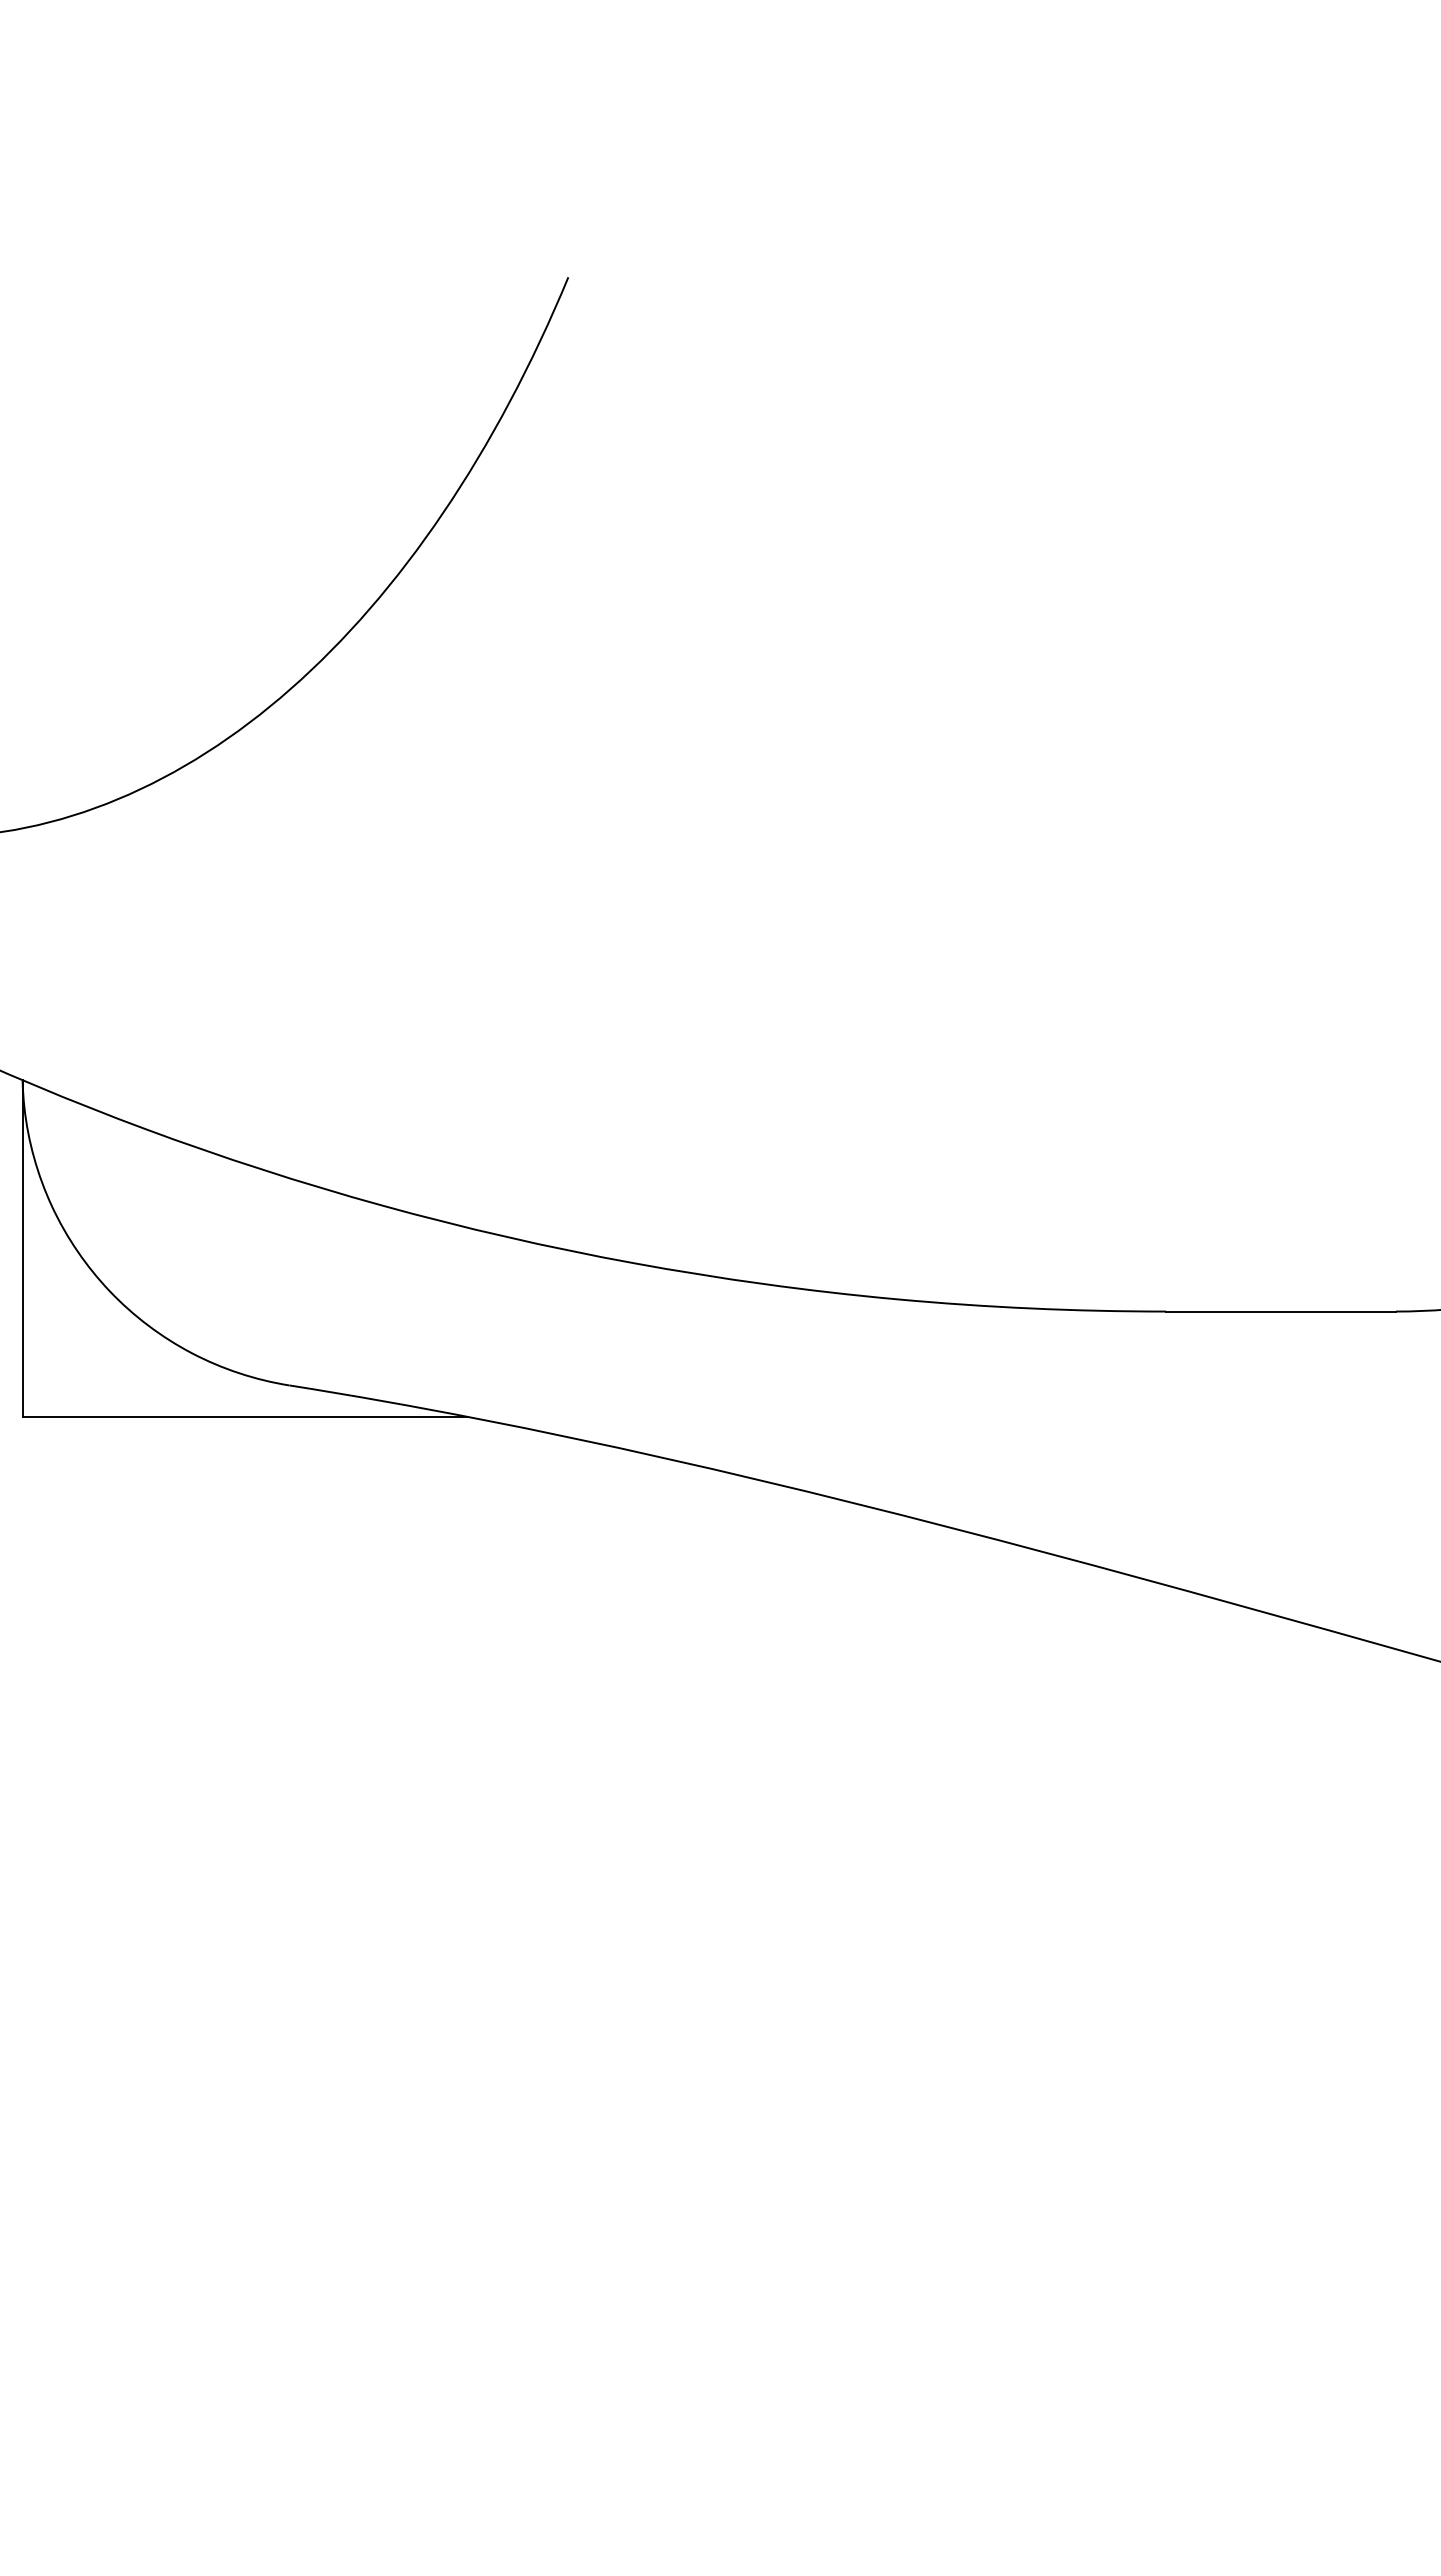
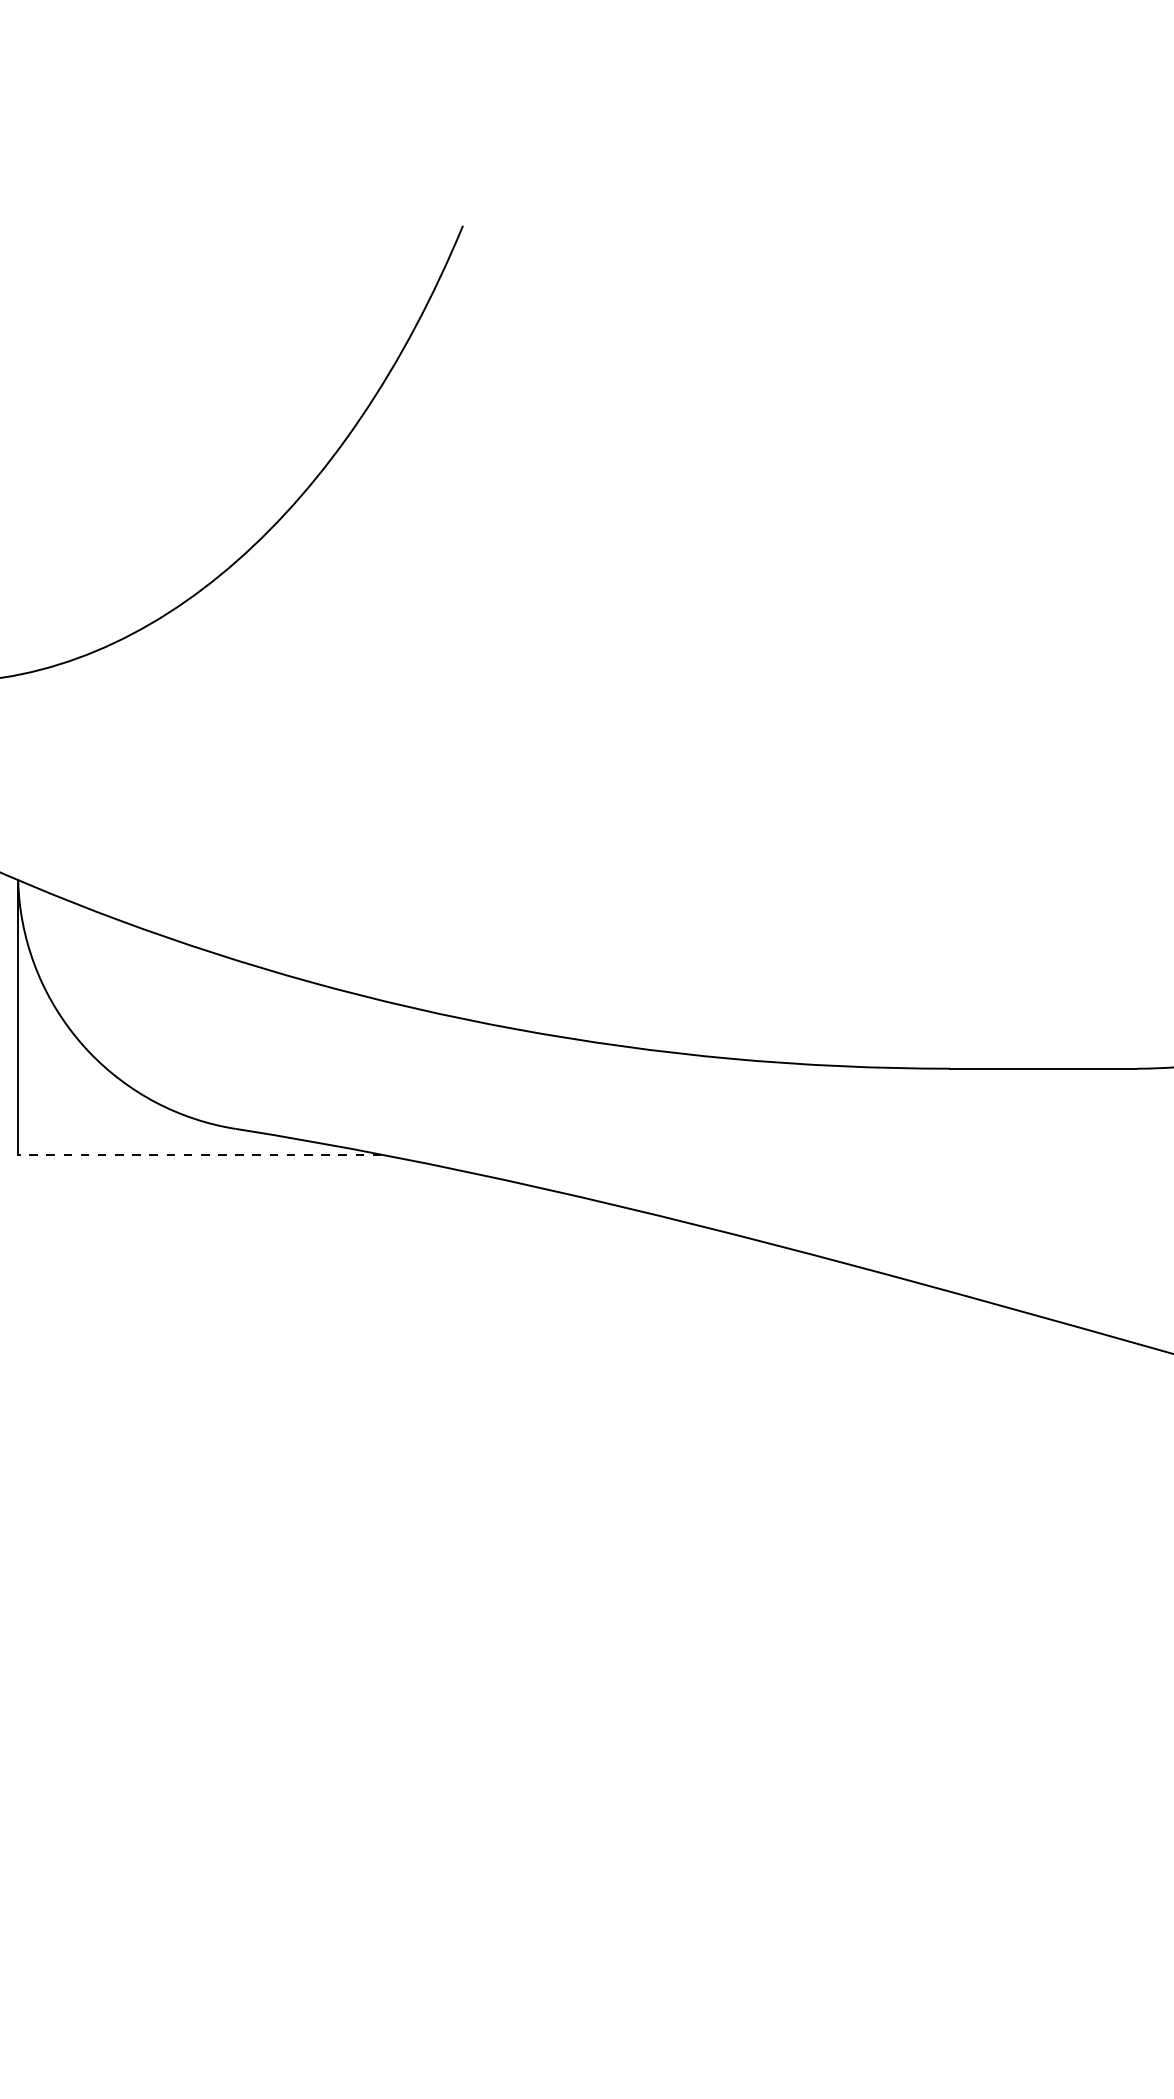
line: (245, 1416) -> (199, 1154), solid -> dashed

